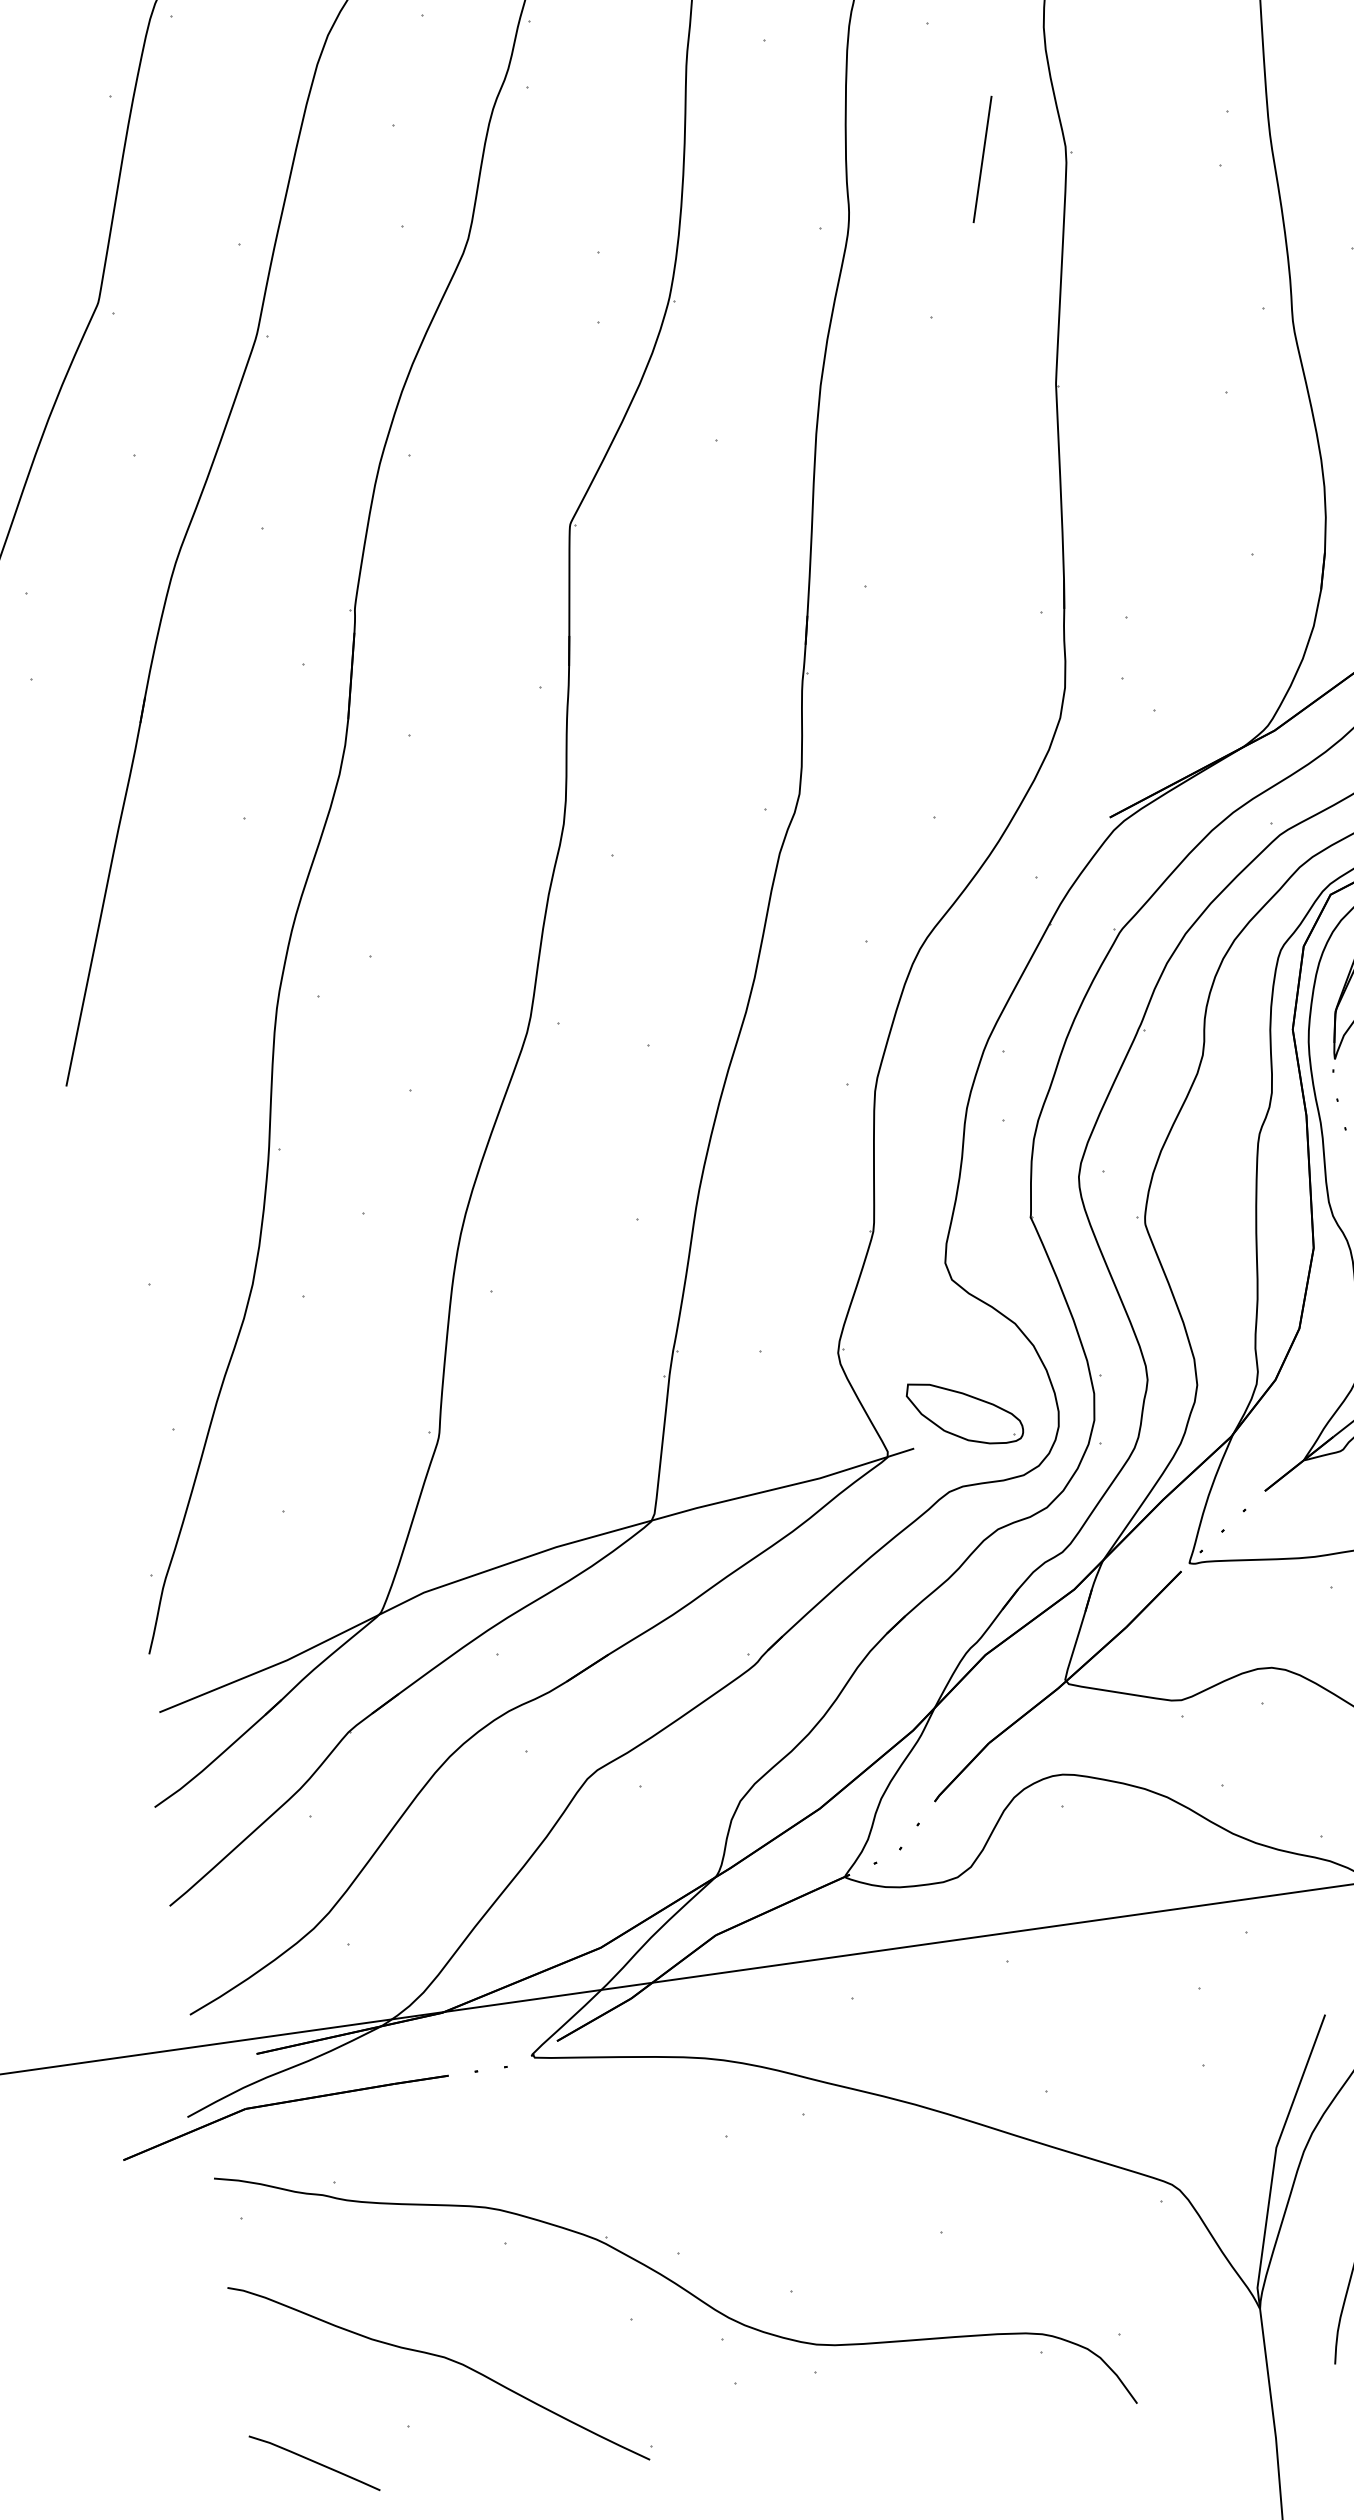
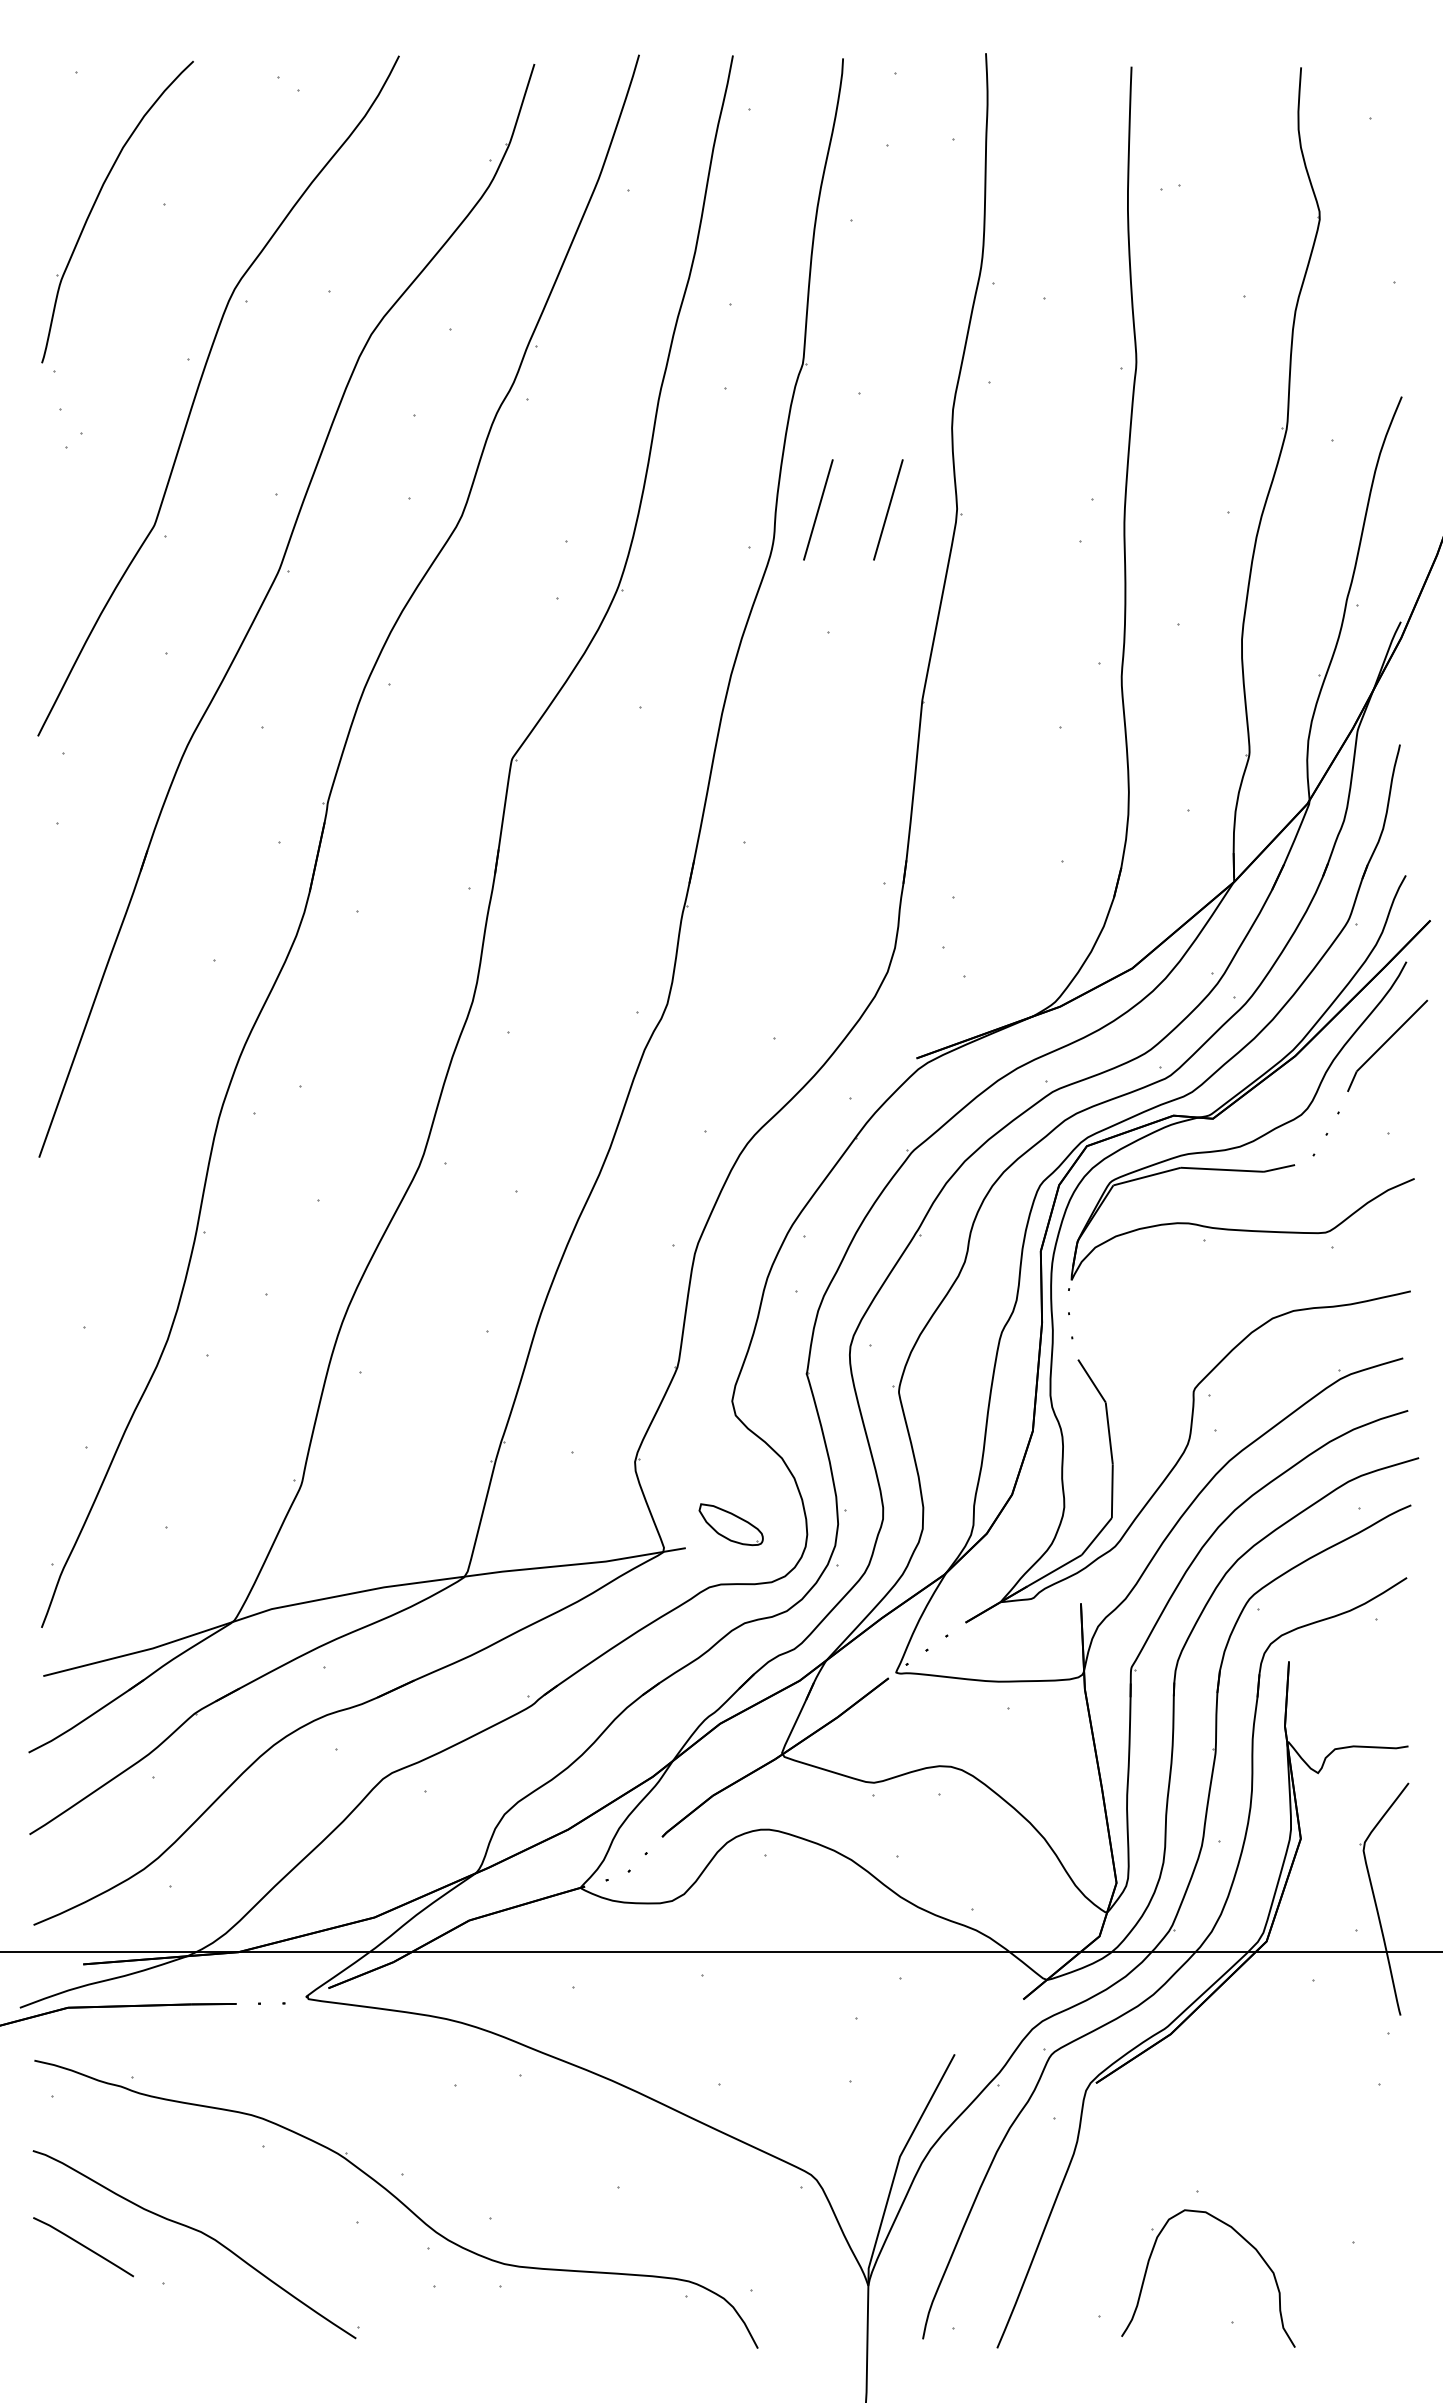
line: (898, 170) -> (818, 509), added
part: (965, 1412) -> (731, 1524), size x0.7
curve: (314, 2462) -> (83, 2246), moved

